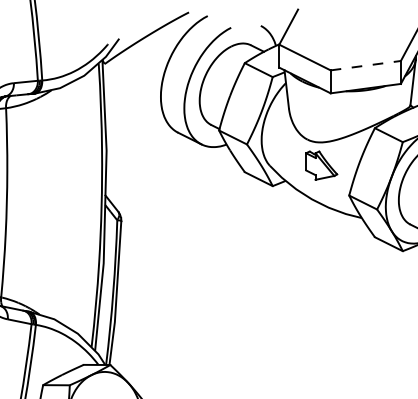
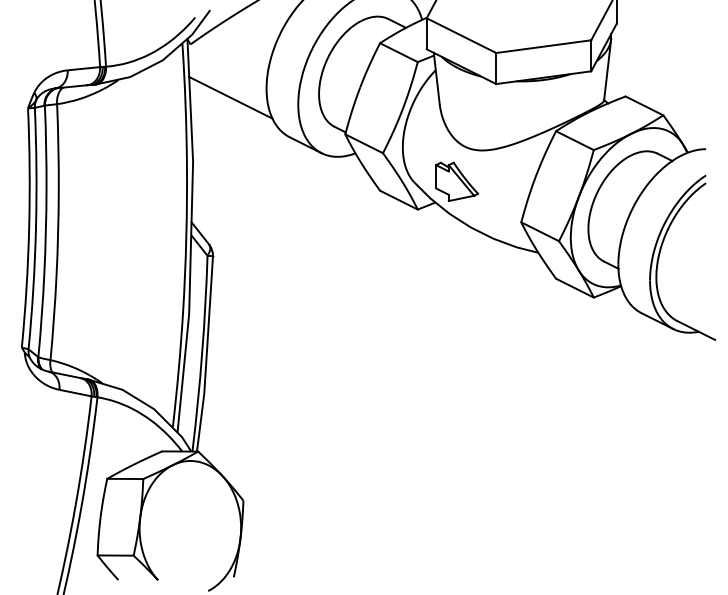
line: (365, 65) -> (543, 46), dashed -> solid
line: (134, 103) -> (230, 97), added
part: (322, 165) -> (457, 181), moved

